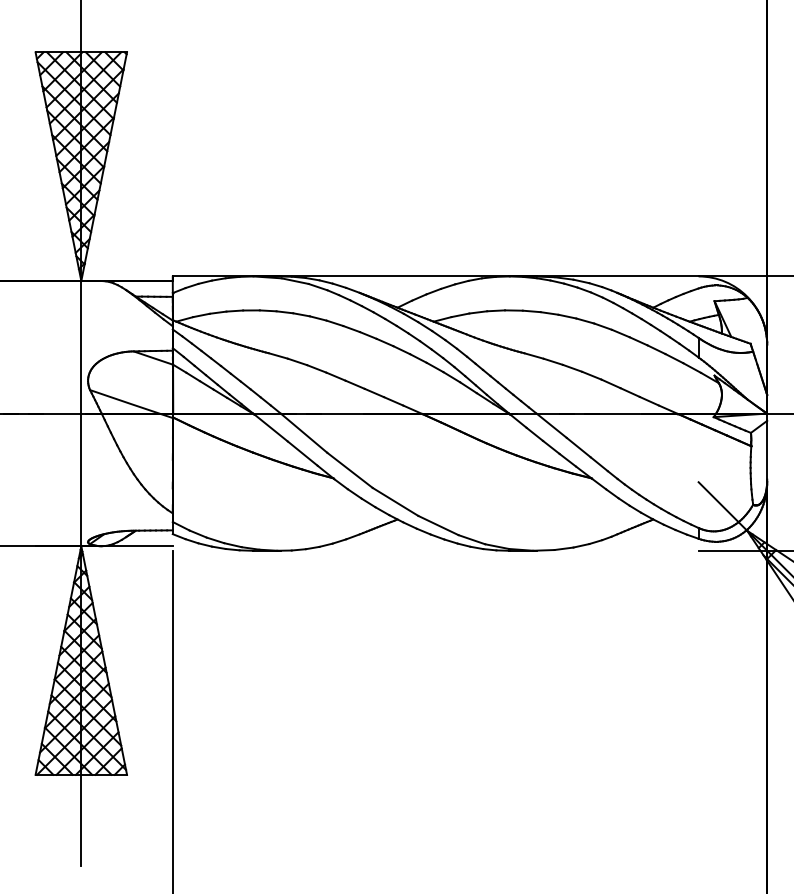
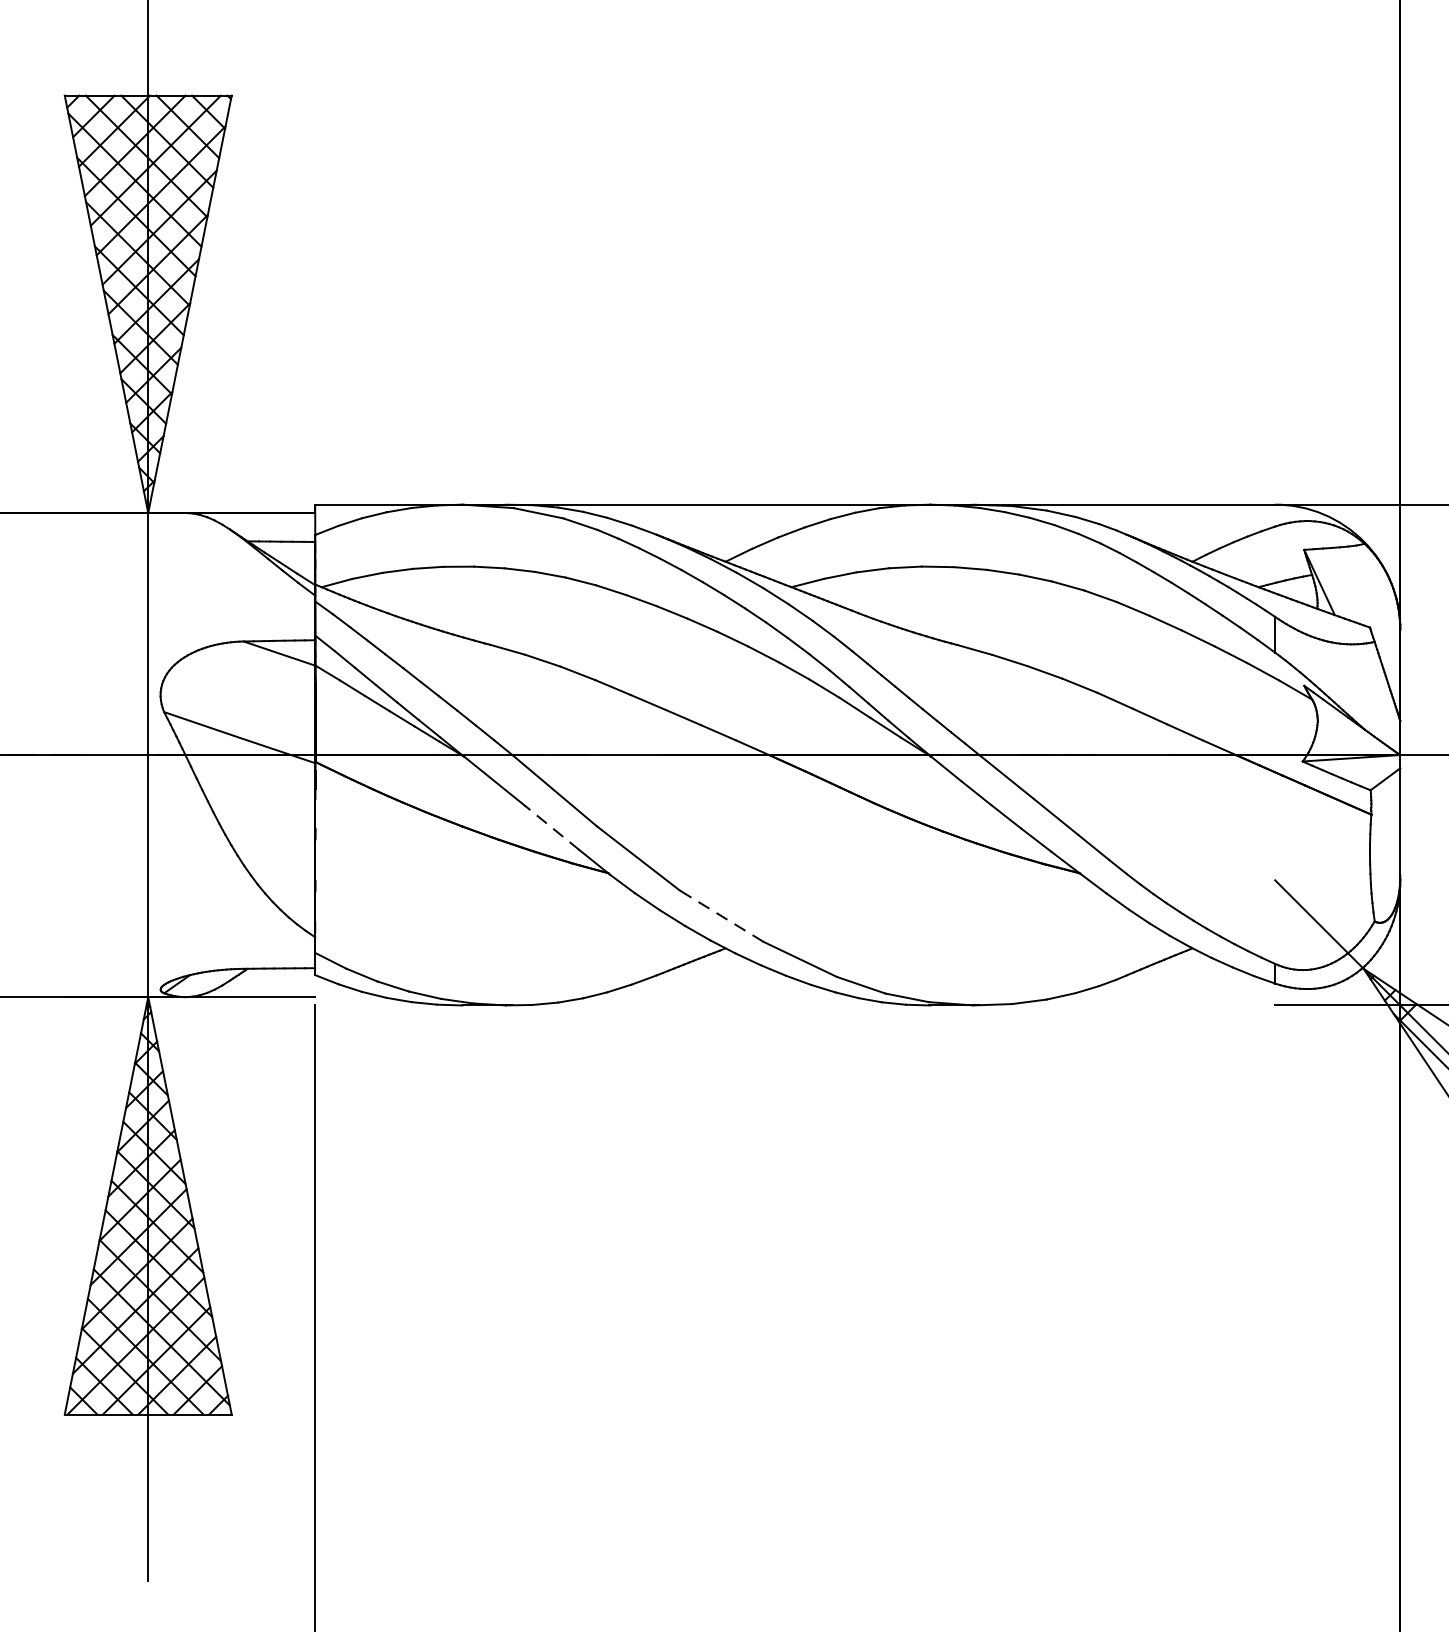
line: (302, 453) -> (551, 827), solid -> dashed
line: (395, 501) -> (721, 915), solid -> dashed

